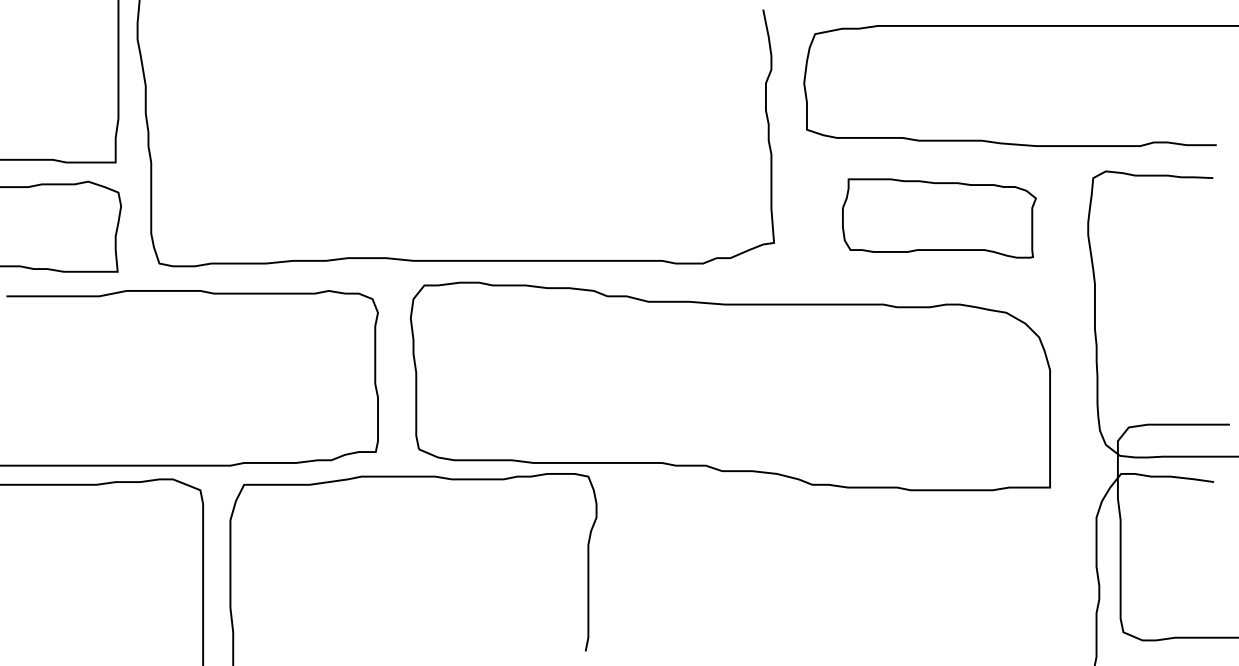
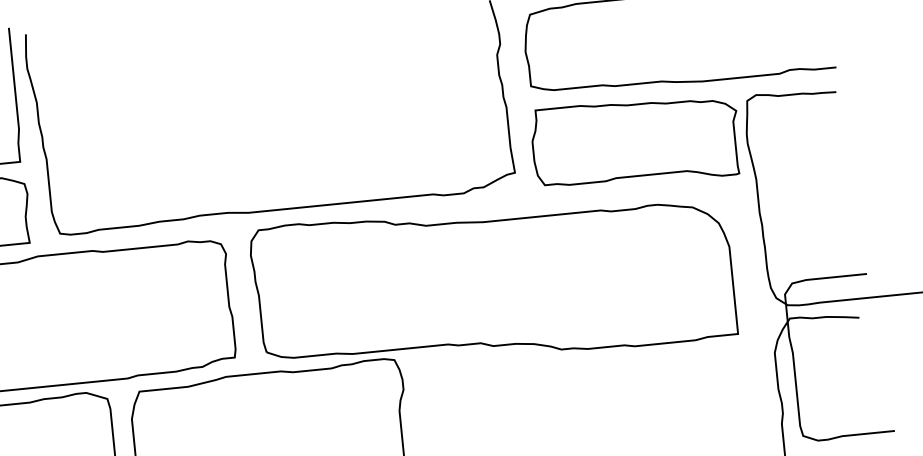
part: (939, 218) -> (636, 142), size x1.43

